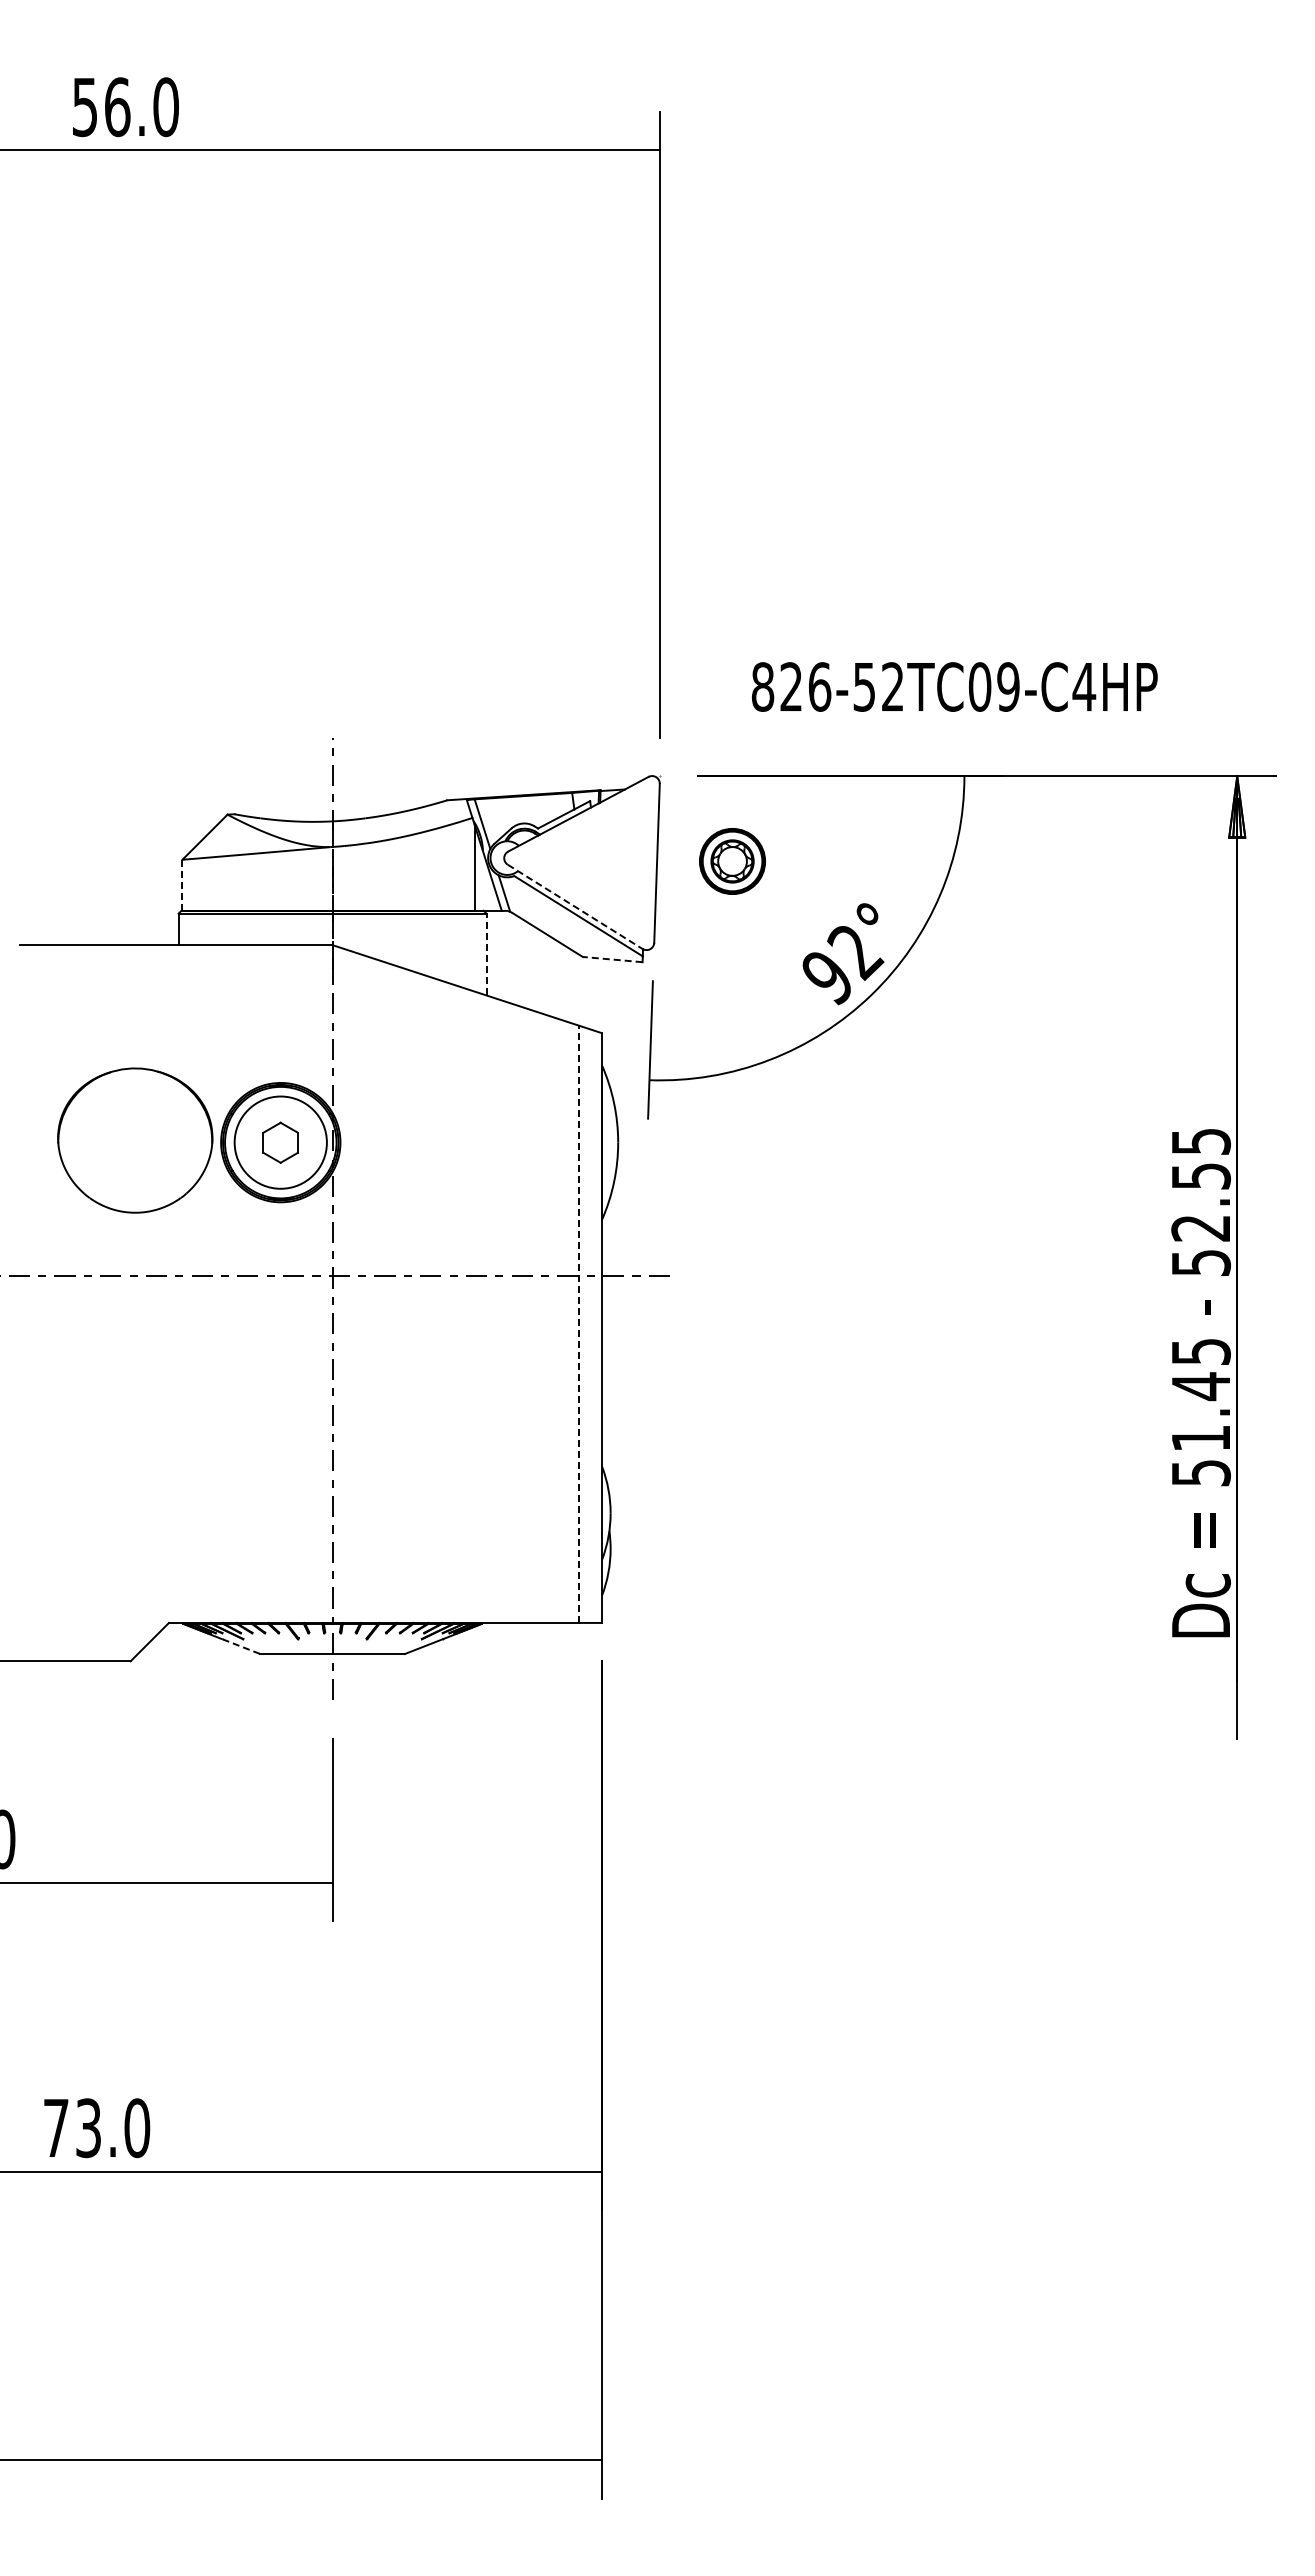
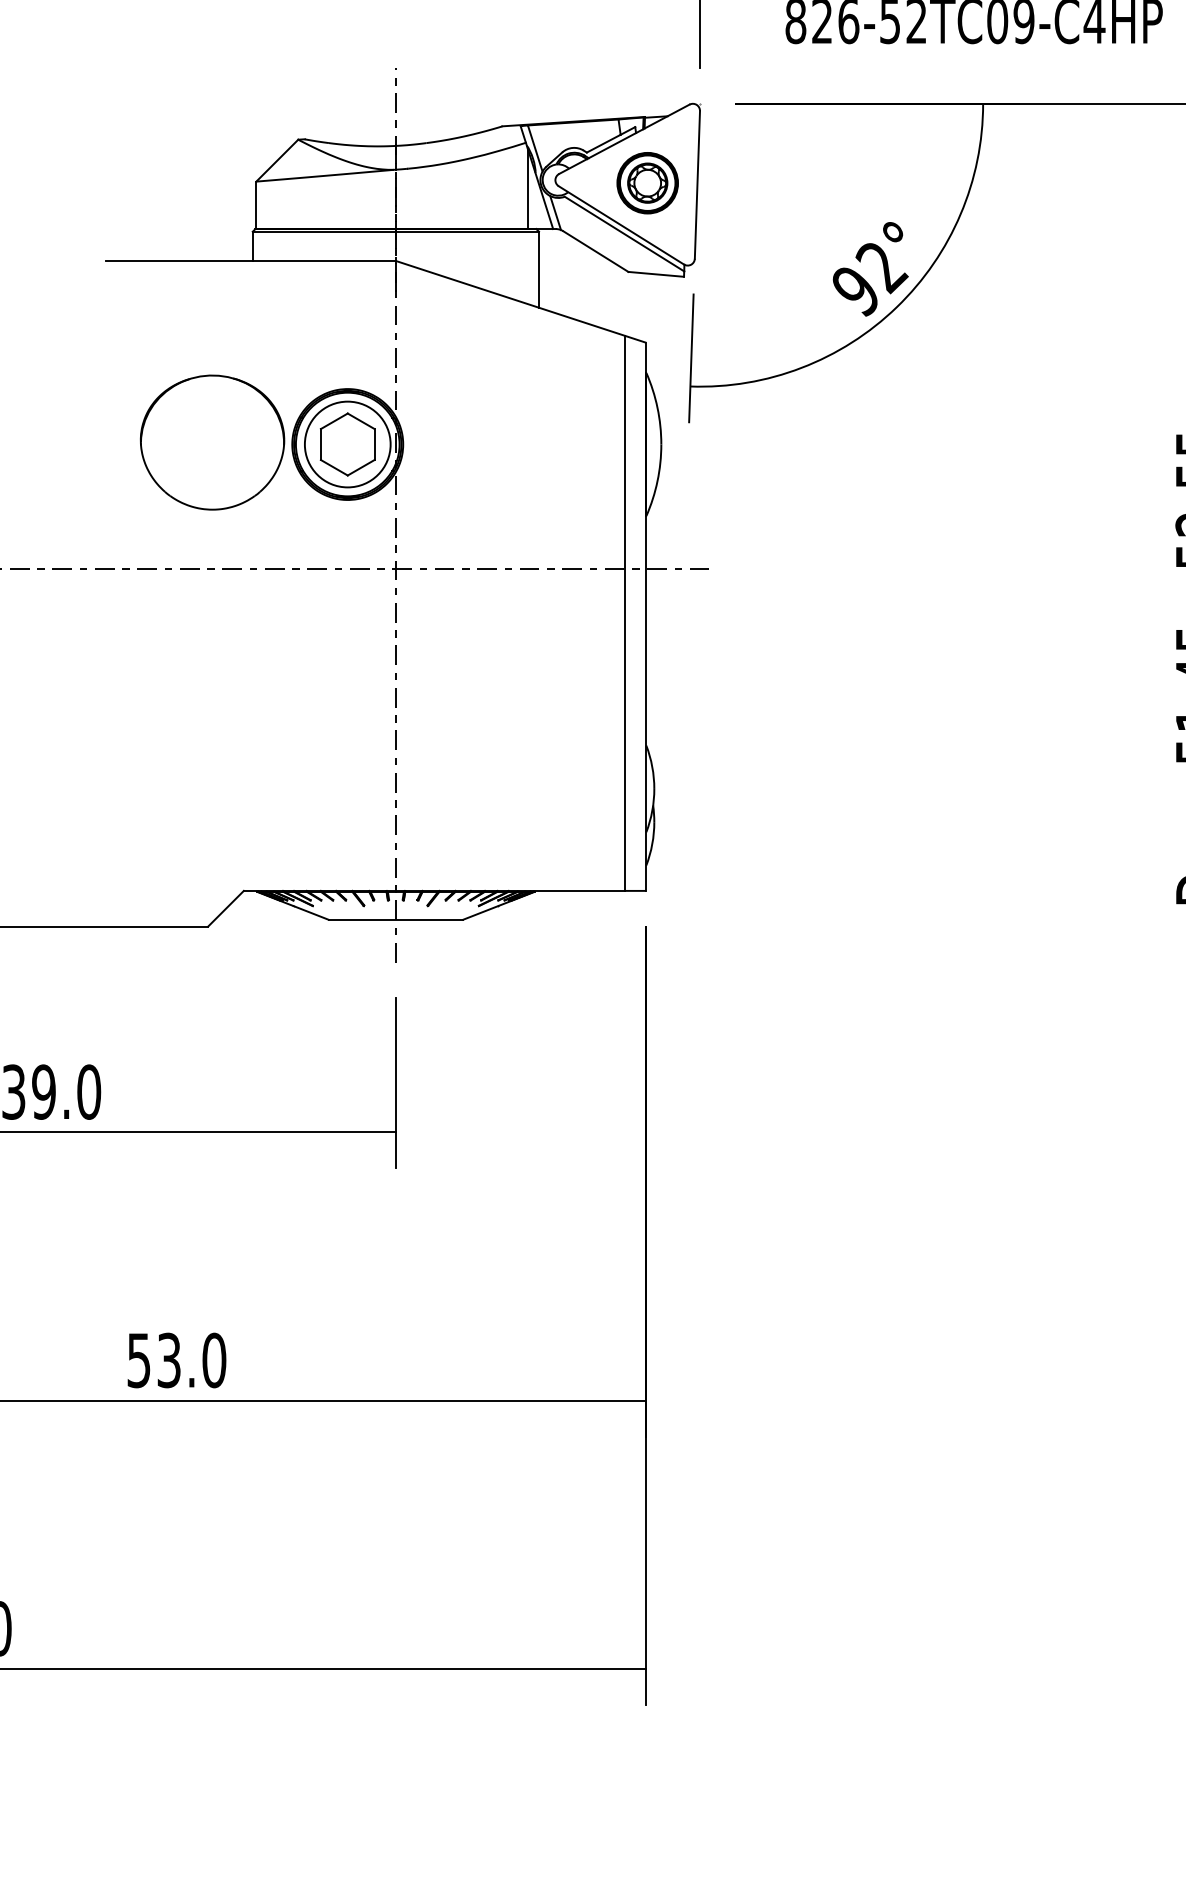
part: (732, 861) -> (647, 183), moved
line: (182, 885) -> (256, 205), dashed -> solid
line: (575, 907) -> (621, 225), dashed -> solid
line: (486, 954) -> (538, 269), dashed -> solid
line: (612, 959) -> (656, 274), dashed -> solid
part: (280, 1142) -> (347, 444), size x1.67
line: (578, 1324) -> (624, 613), dashed -> solid
line: (241, 1646) -> (311, 912), dashed -> solid
text: (56, 2128) -> (139, 1360), 73.0 -> 53.0

